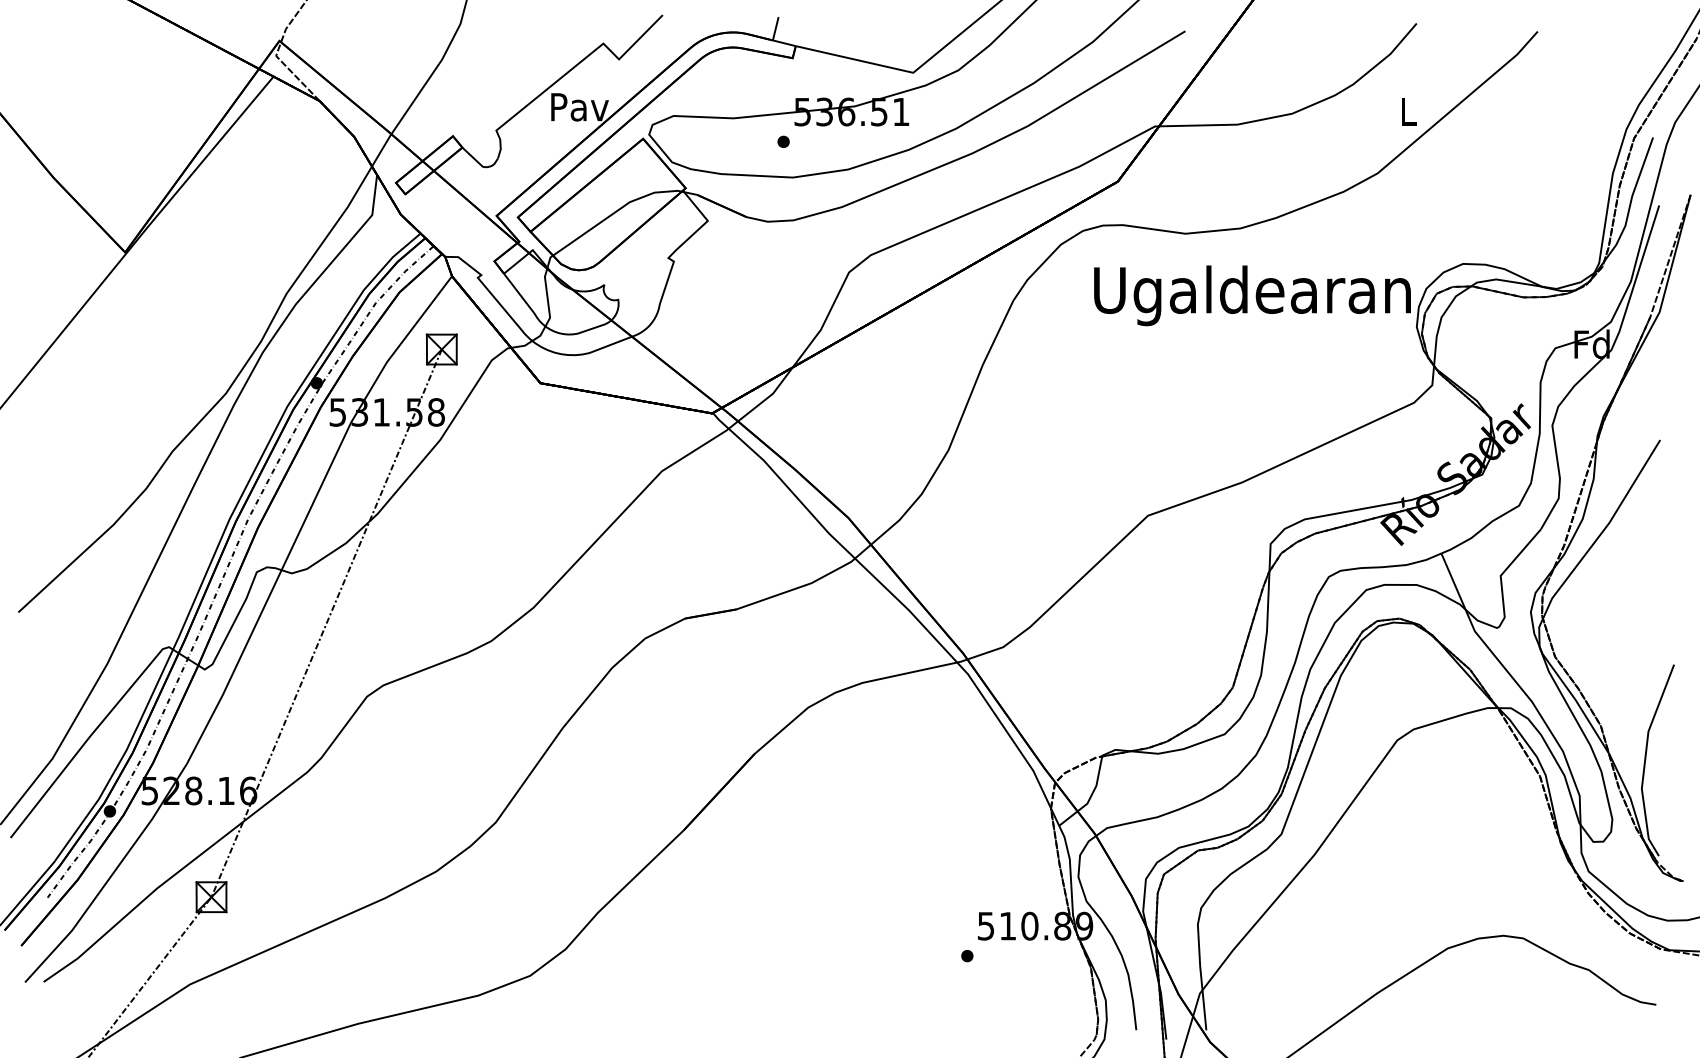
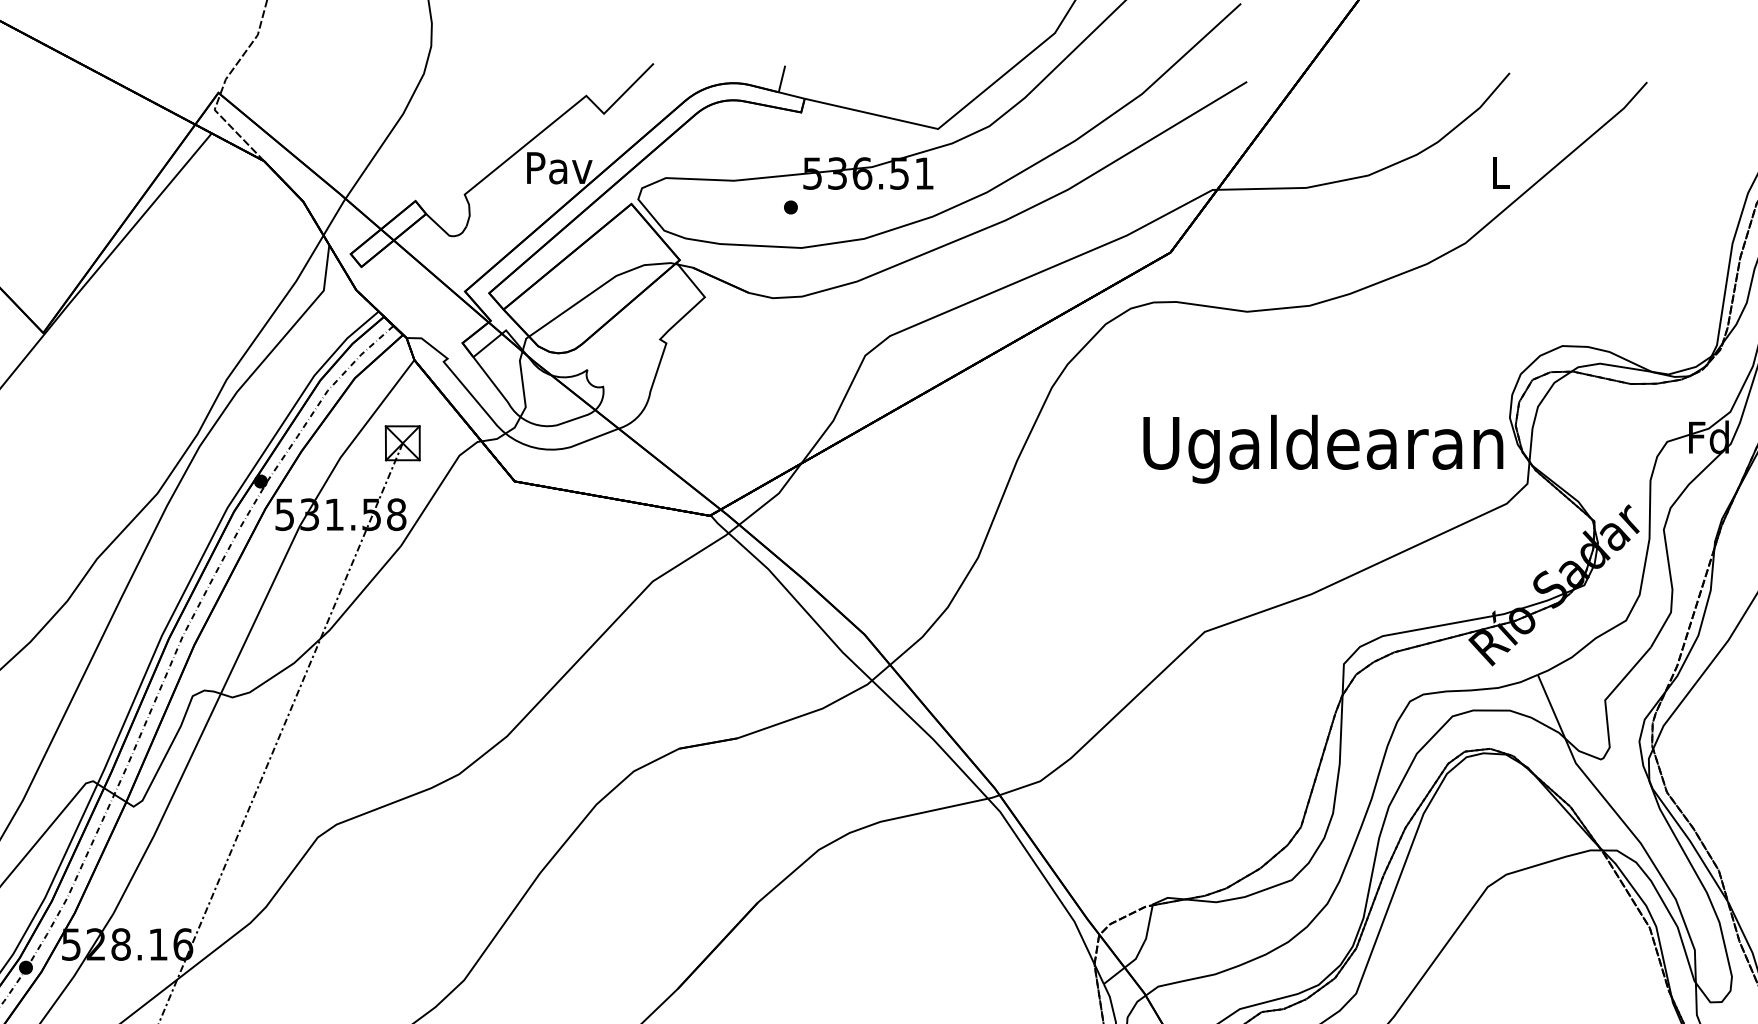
text: (1252, 295) -> (1323, 448), moved

